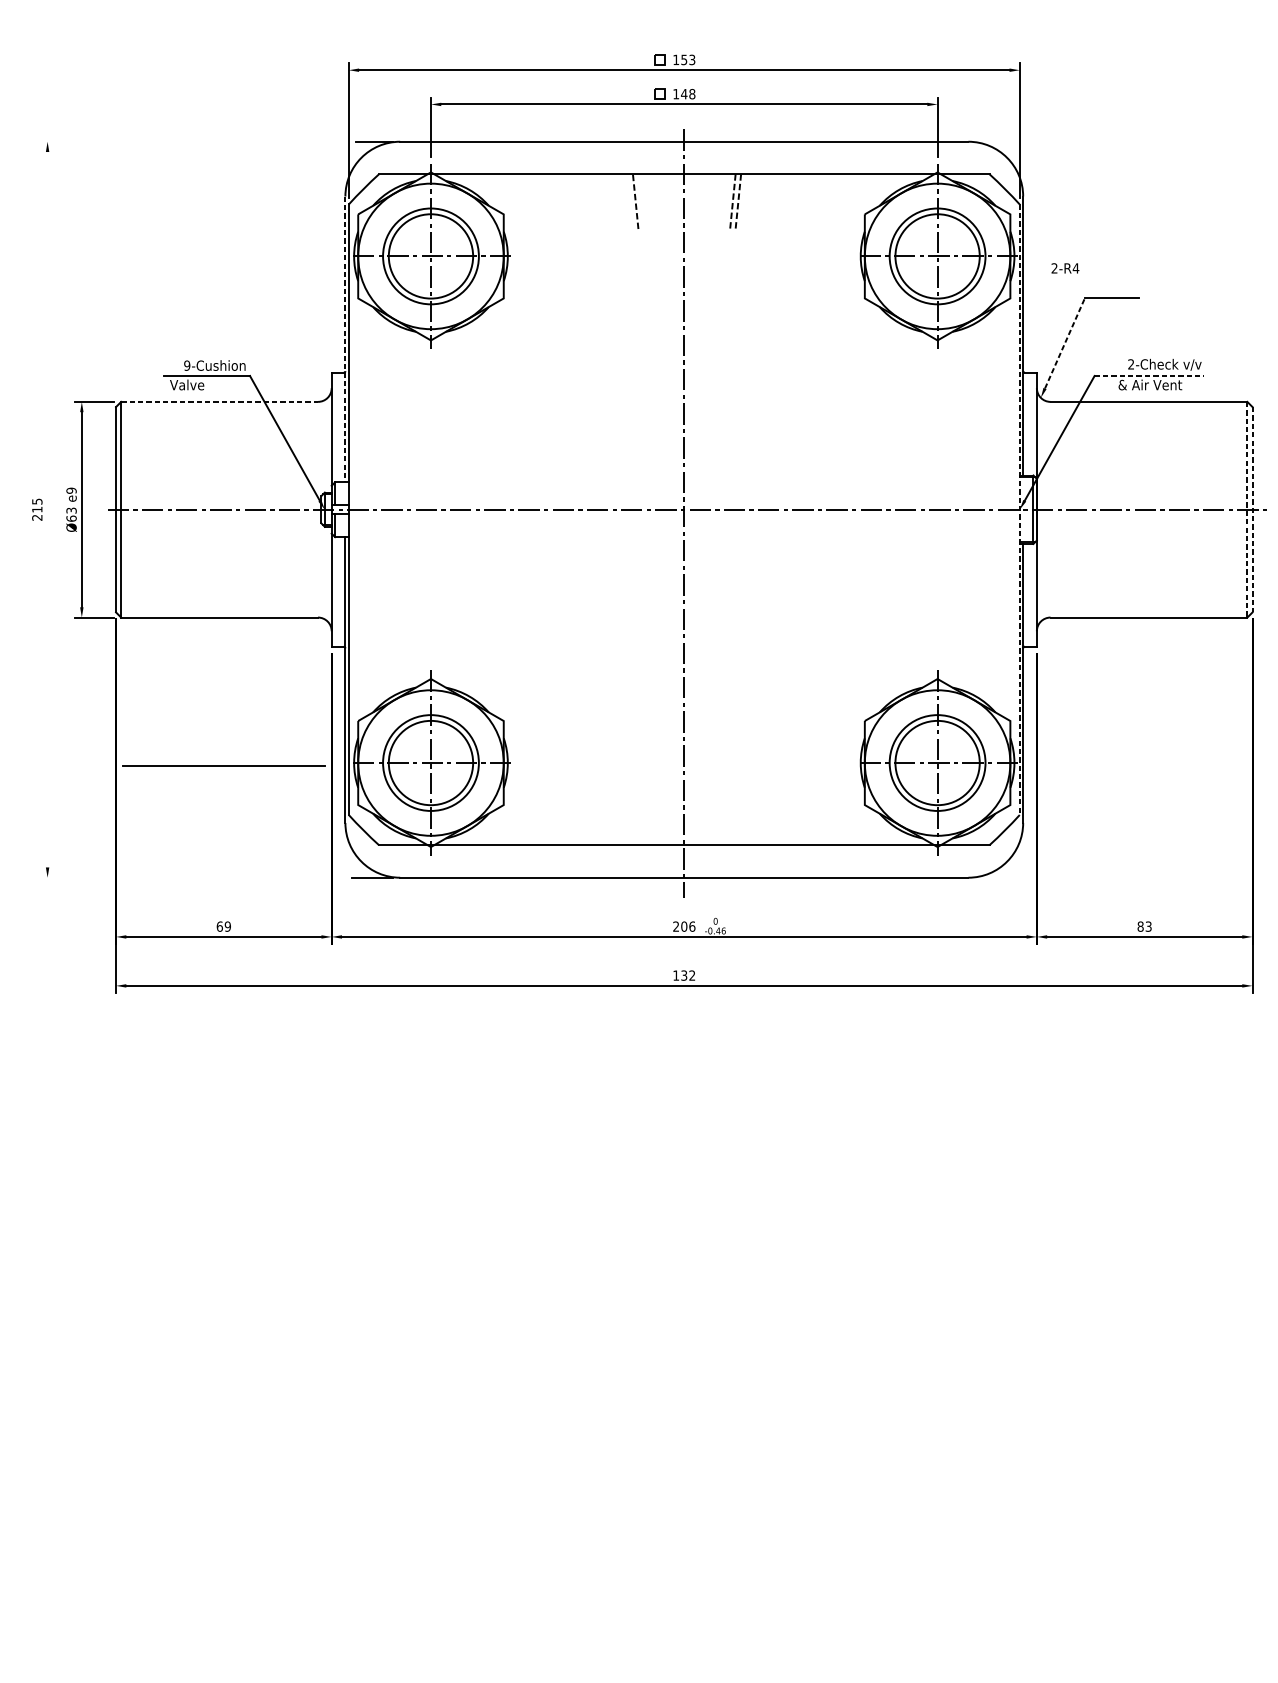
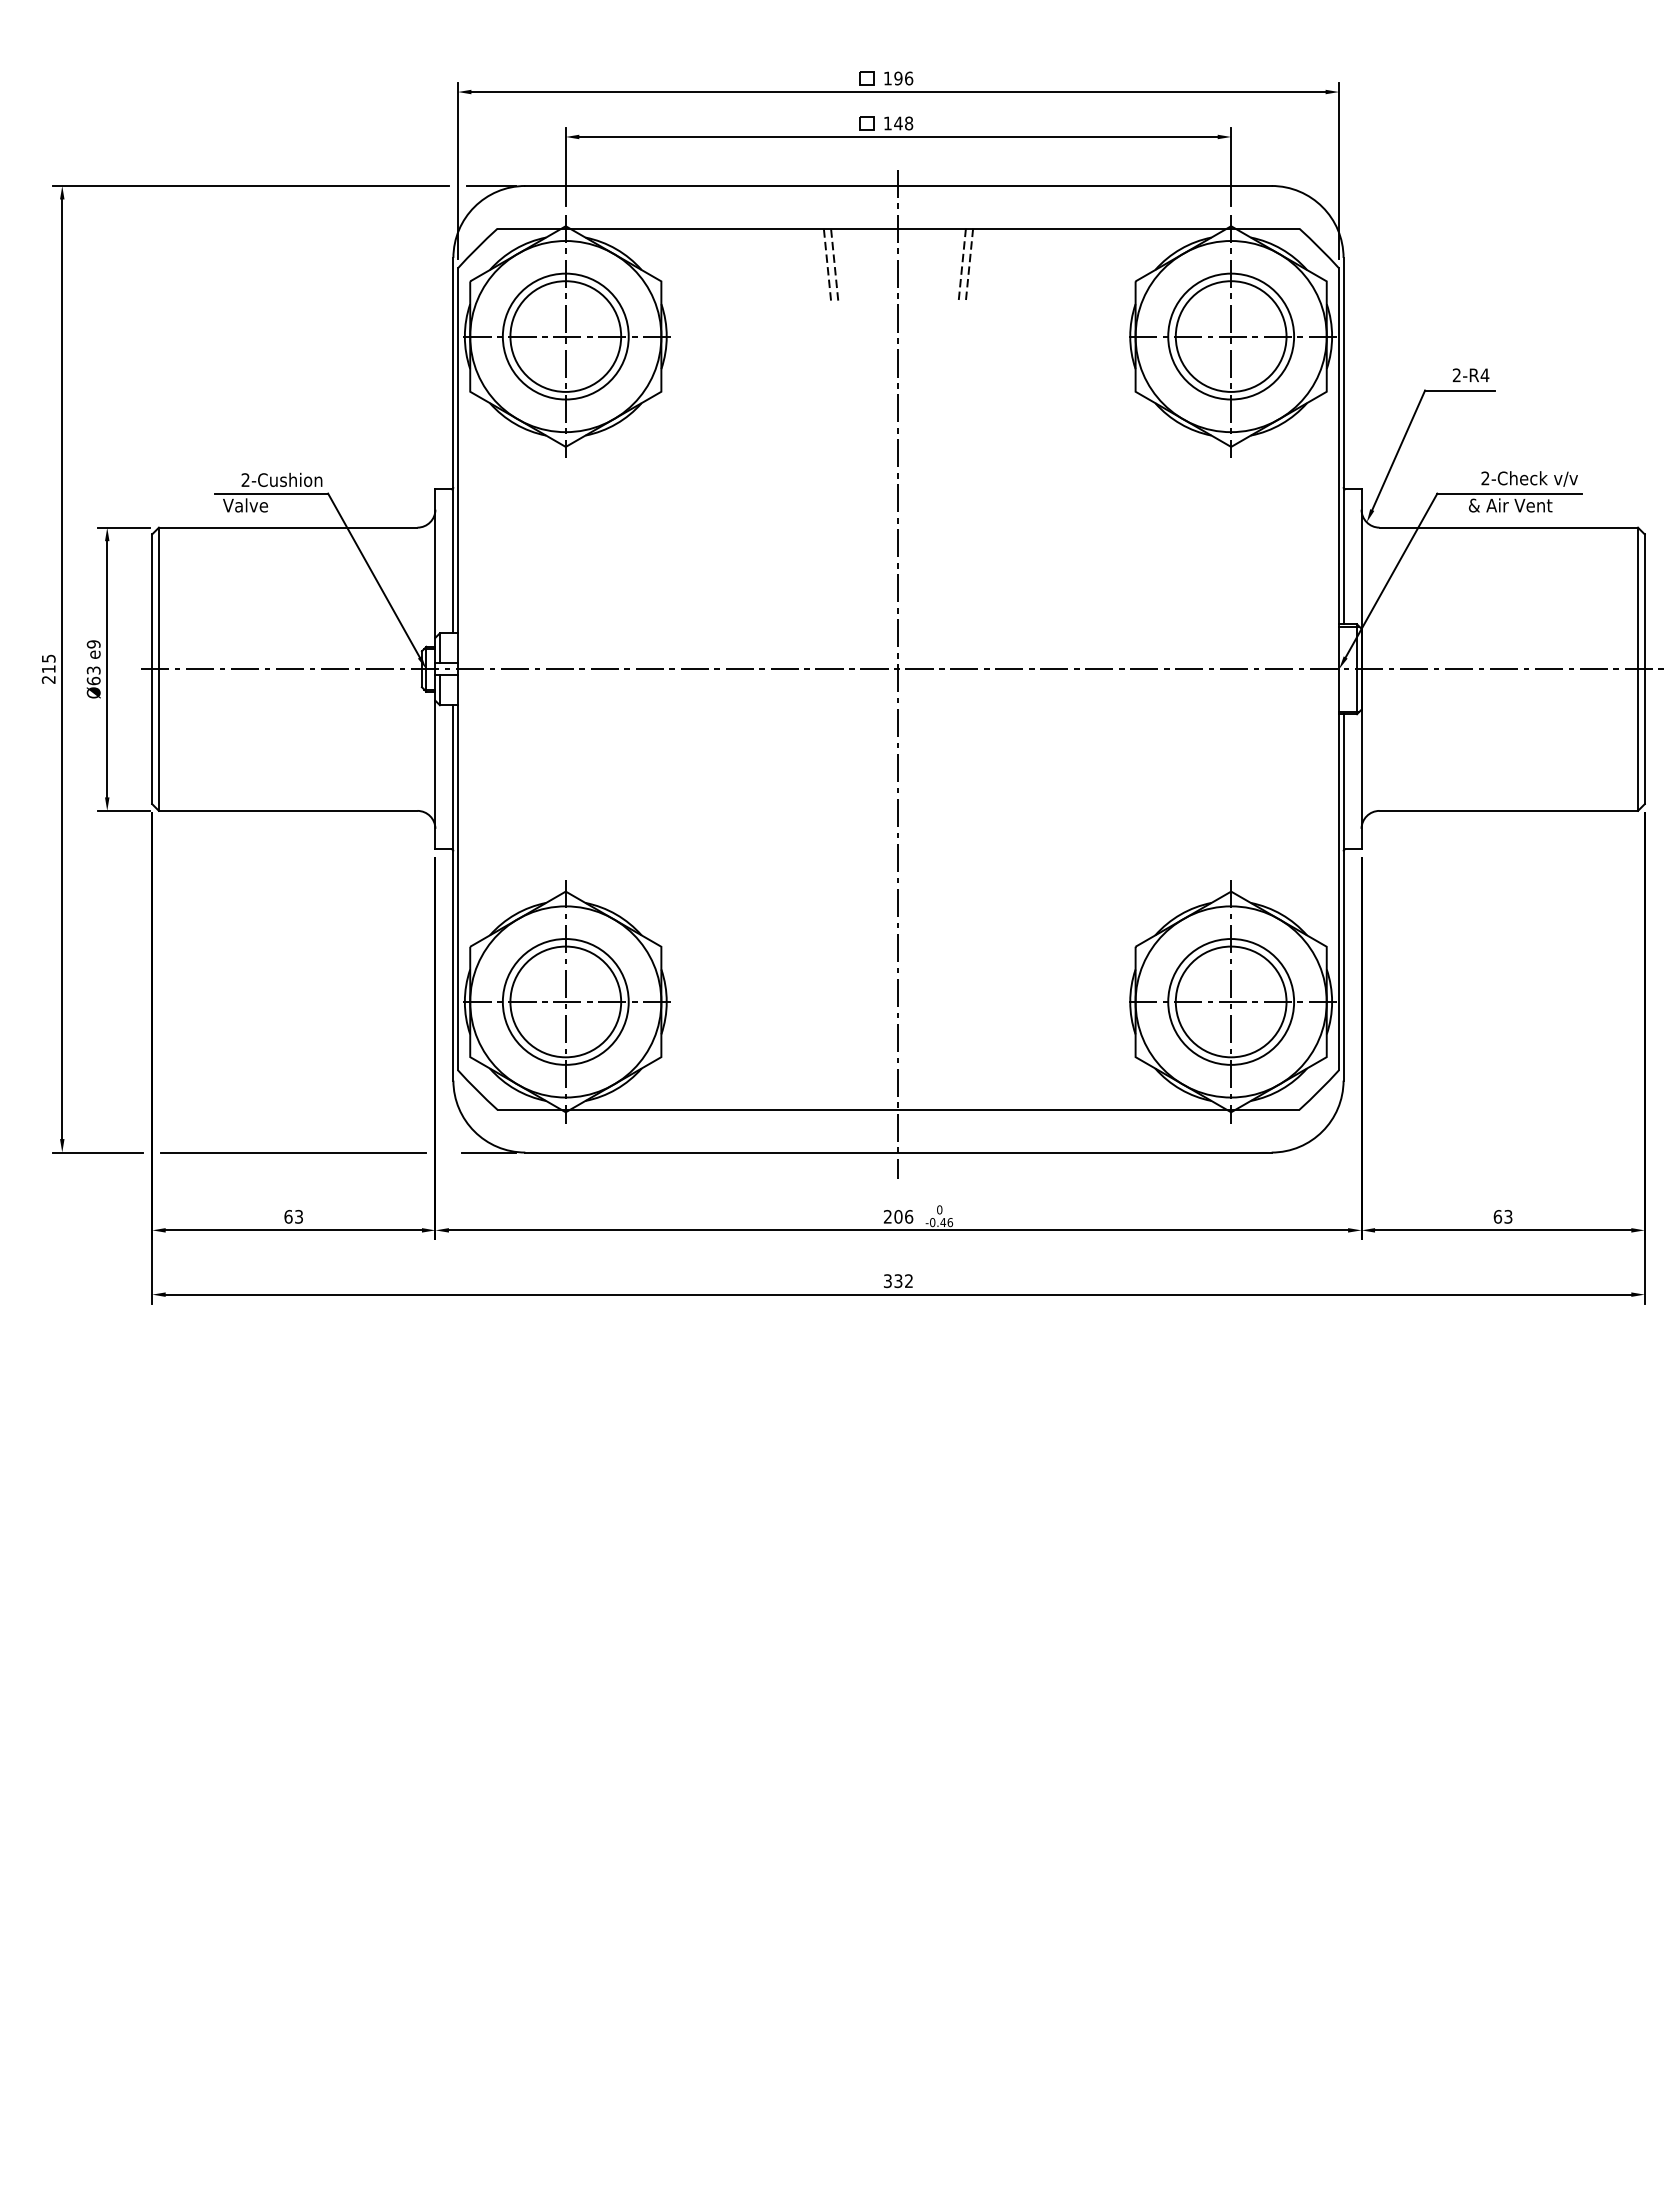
text: (688, 59) -> (903, 78), 153 -> 196
line: (190, 141) -> (250, 185), added
line: (630, 201) -> (827, 264), added
text: (1065, 267) -> (1470, 374), moved
line: (345, 339) -> (453, 445), dashed -> solid
line: (1065, 342) -> (1398, 449), dashed -> solid
text: (187, 366) -> (245, 480), 9-Cushion -> 2-Cushion
line: (1149, 375) -> (1509, 493), dashed -> solid
line: (219, 401) -> (288, 527), dashed -> solid
line: (47, 509) -> (62, 669), added
line: (1020, 509) -> (1339, 669), dashed -> solid
line: (1247, 509) -> (1638, 669), dashed -> solid
line: (1252, 509) -> (1644, 669), dashed -> solid
line: (223, 765) -> (293, 1152), moved
line: (75, 877) -> (98, 1152), added
text: (227, 926) -> (298, 1216), 69 -> 63
text: (1140, 926) -> (1497, 1216), 83 -> 63
text: (675, 975) -> (887, 1281), 132 -> 332

